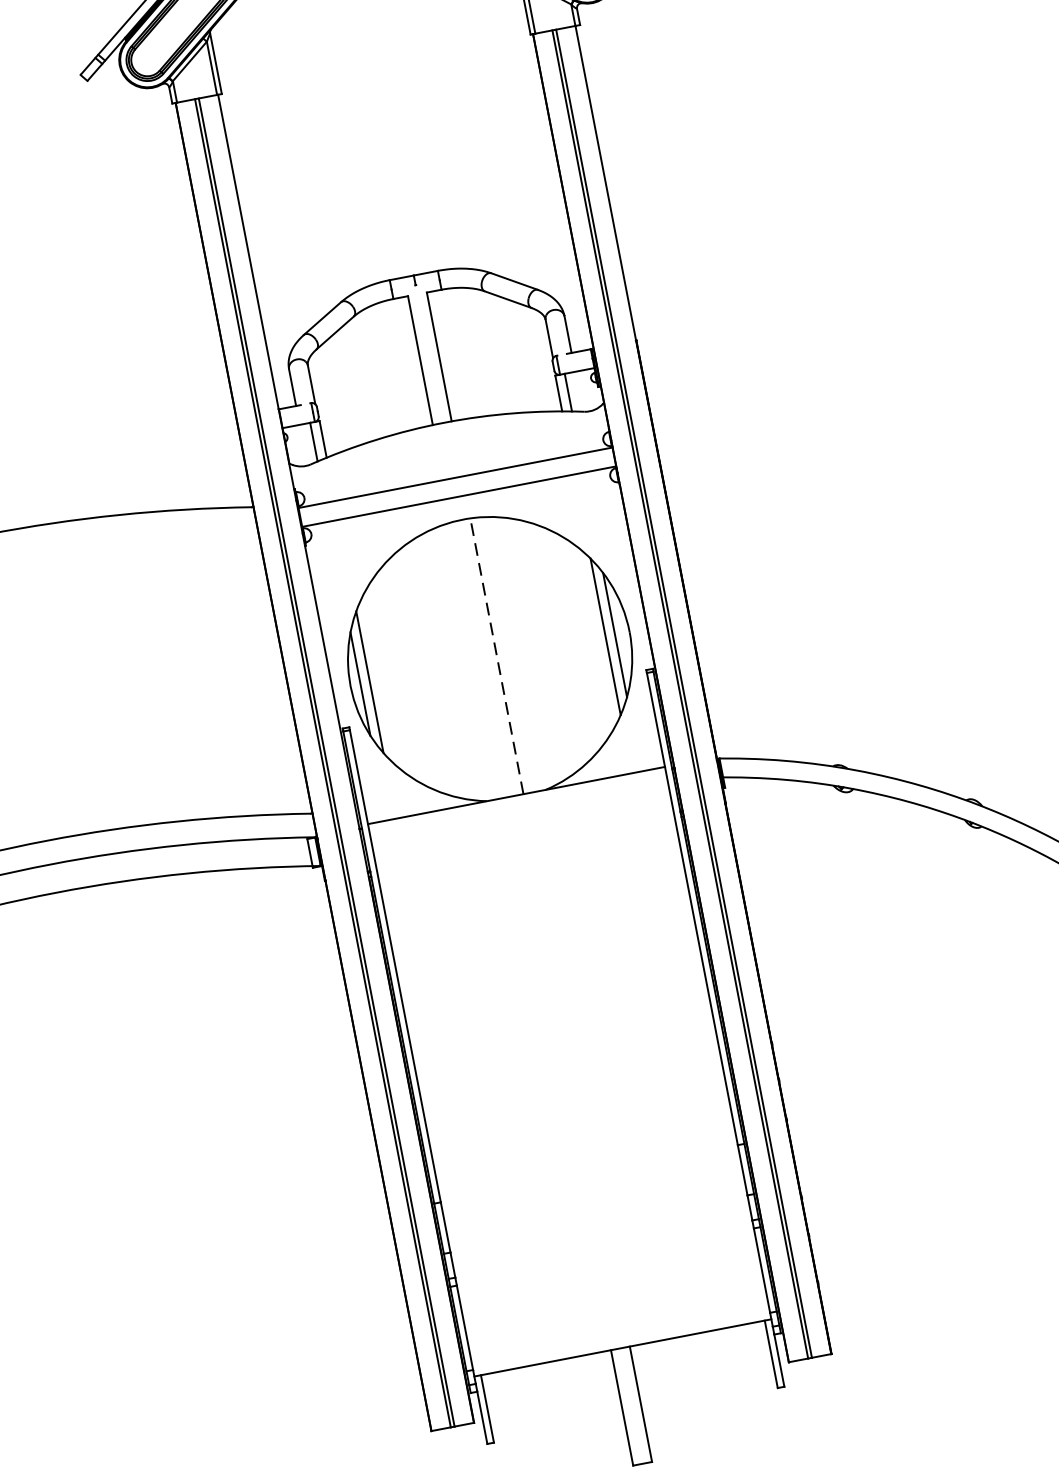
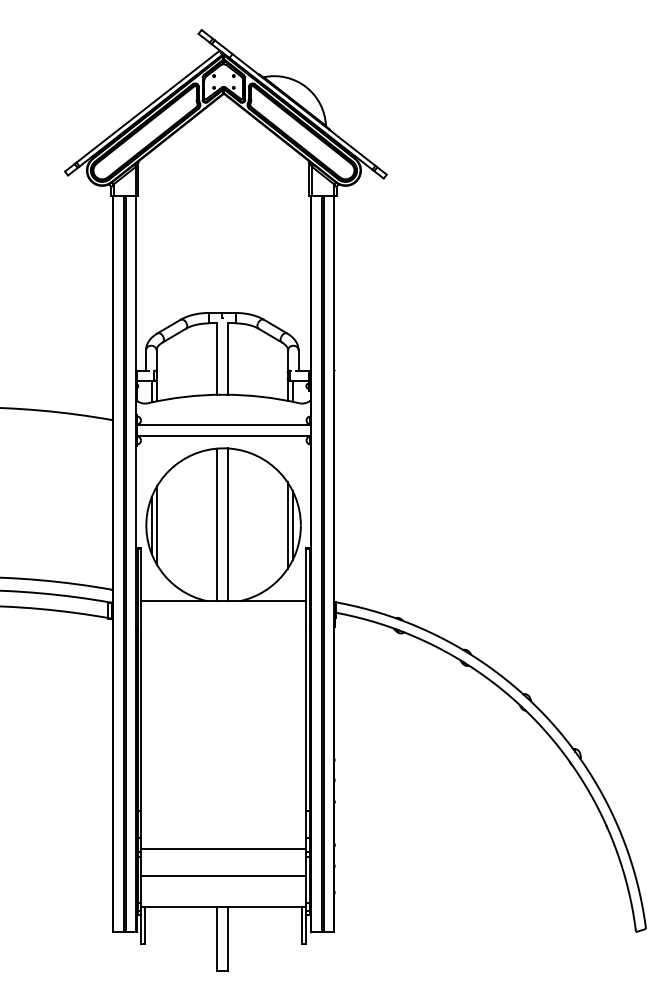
line: (496, 655) -> (227, 524), dashed -> solid
line: (478, 659) -> (217, 524), added
line: (602, 1242) -> (223, 848), added
line: (611, 1290) -> (223, 875), added

